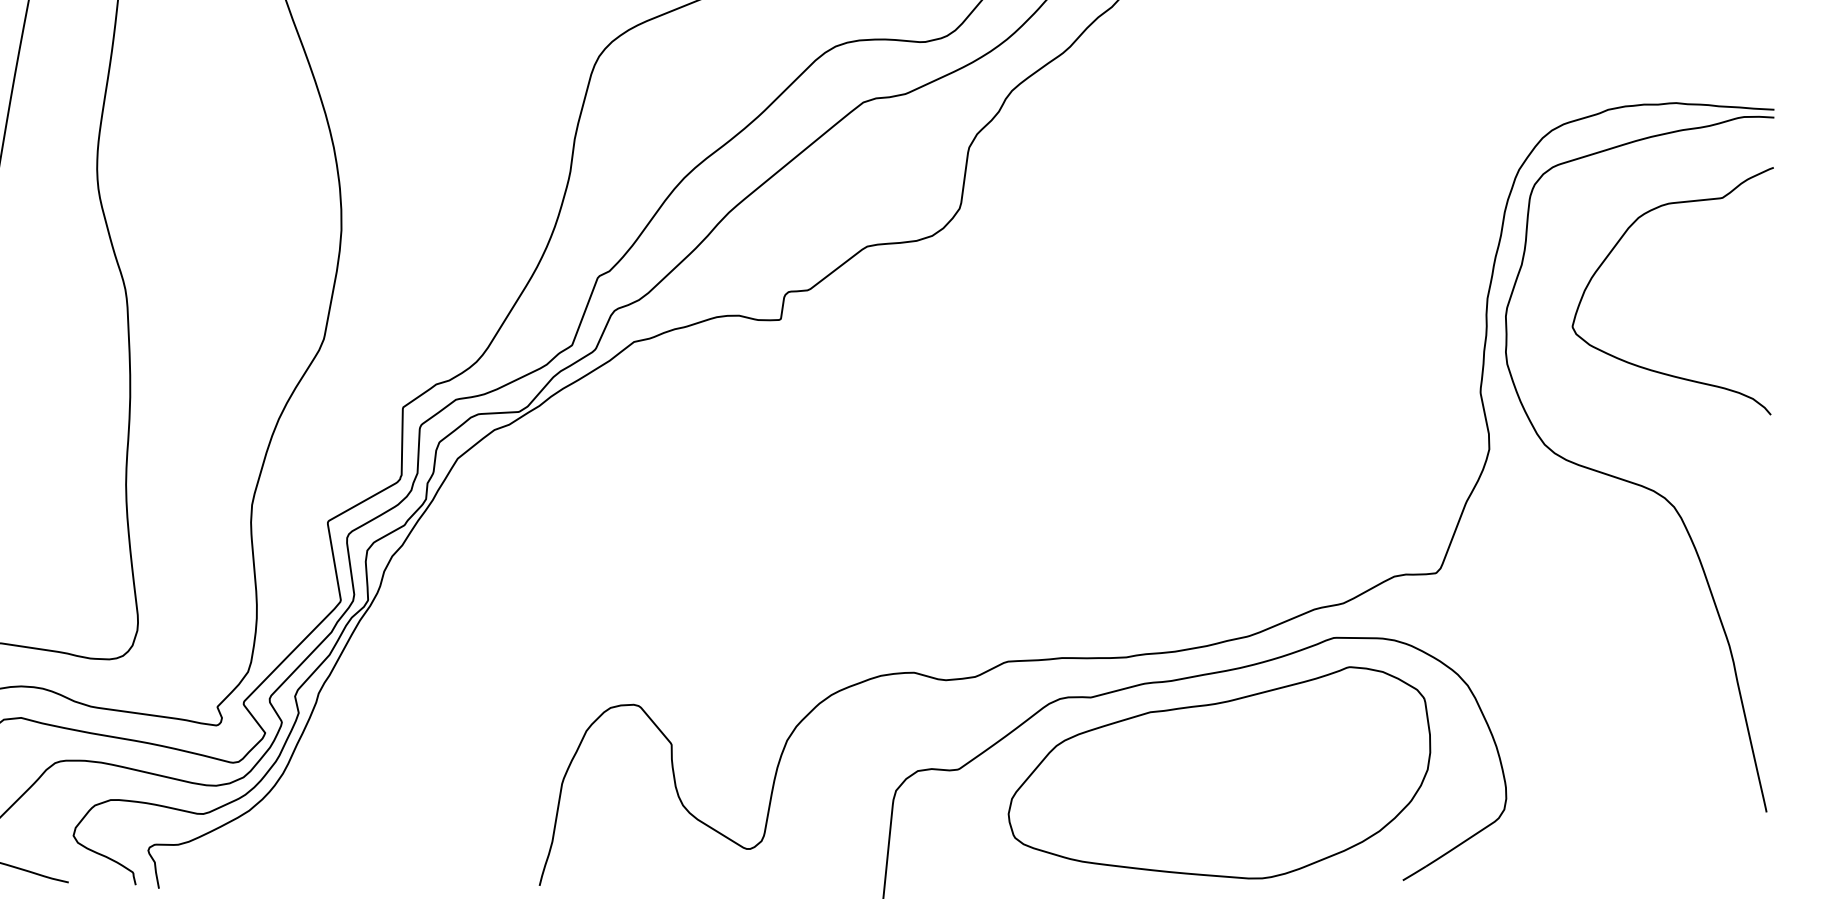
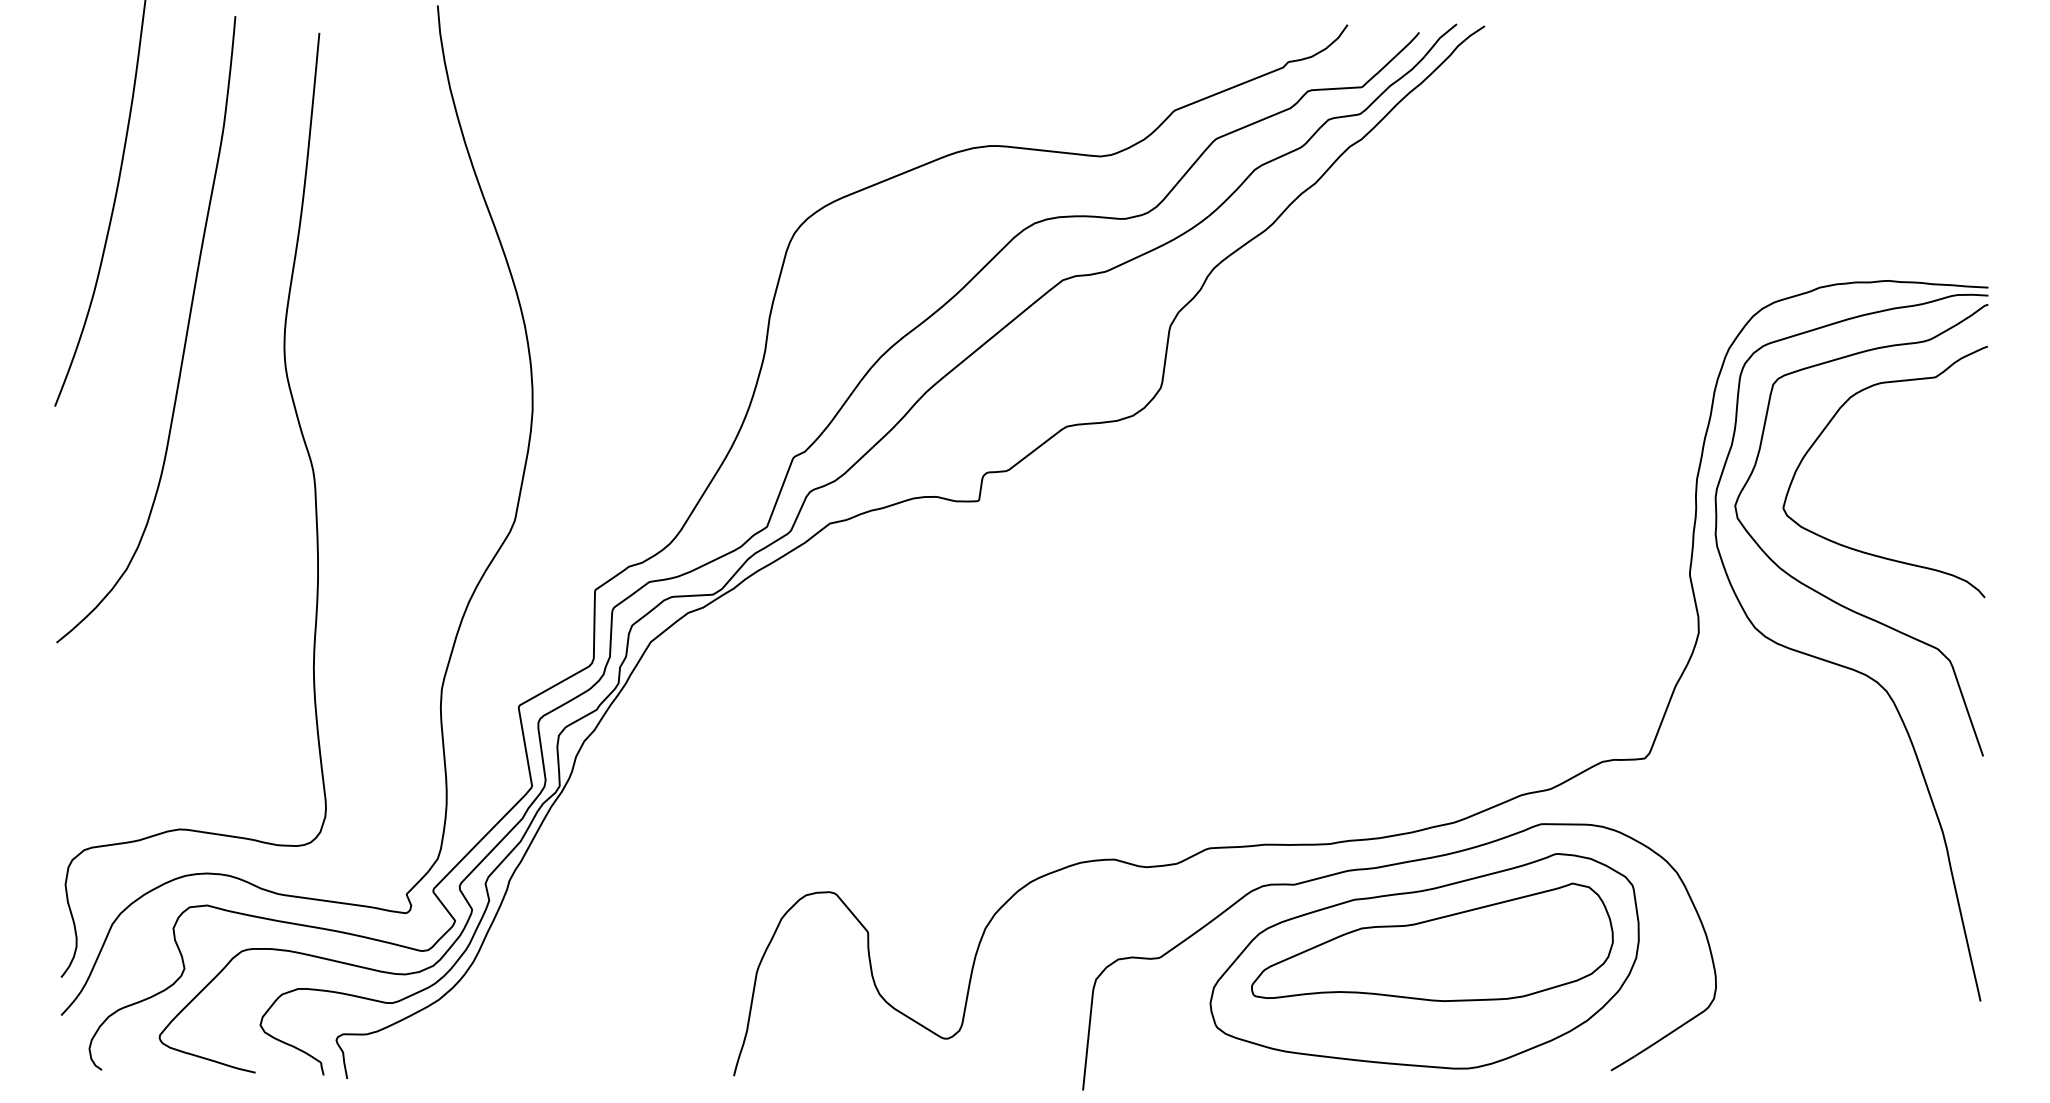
curve: (1615, 413) -> (1827, 596), added
part: (1227, 753) -> (1432, 941), added

